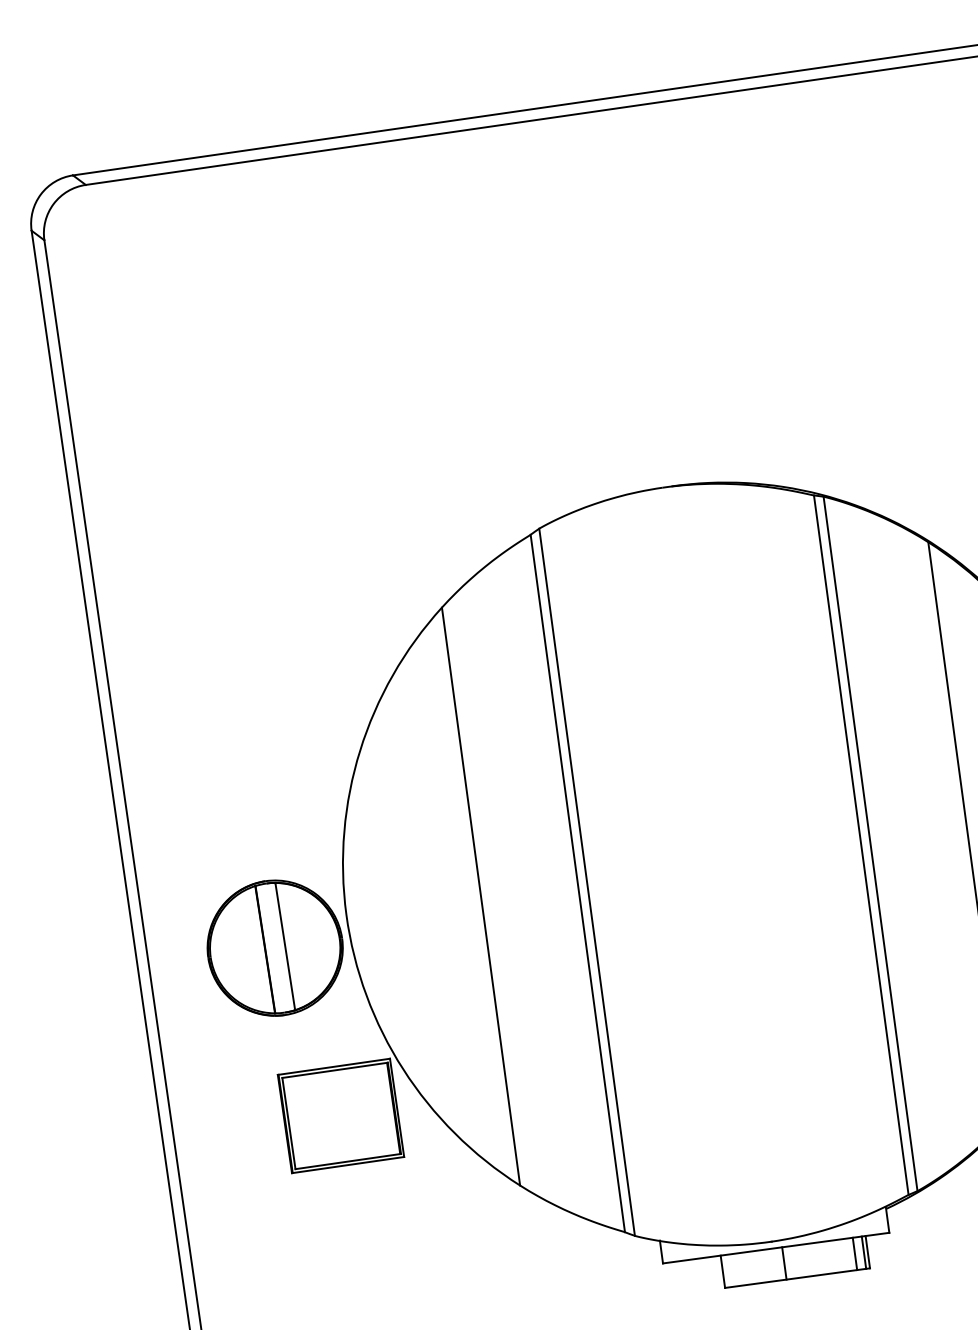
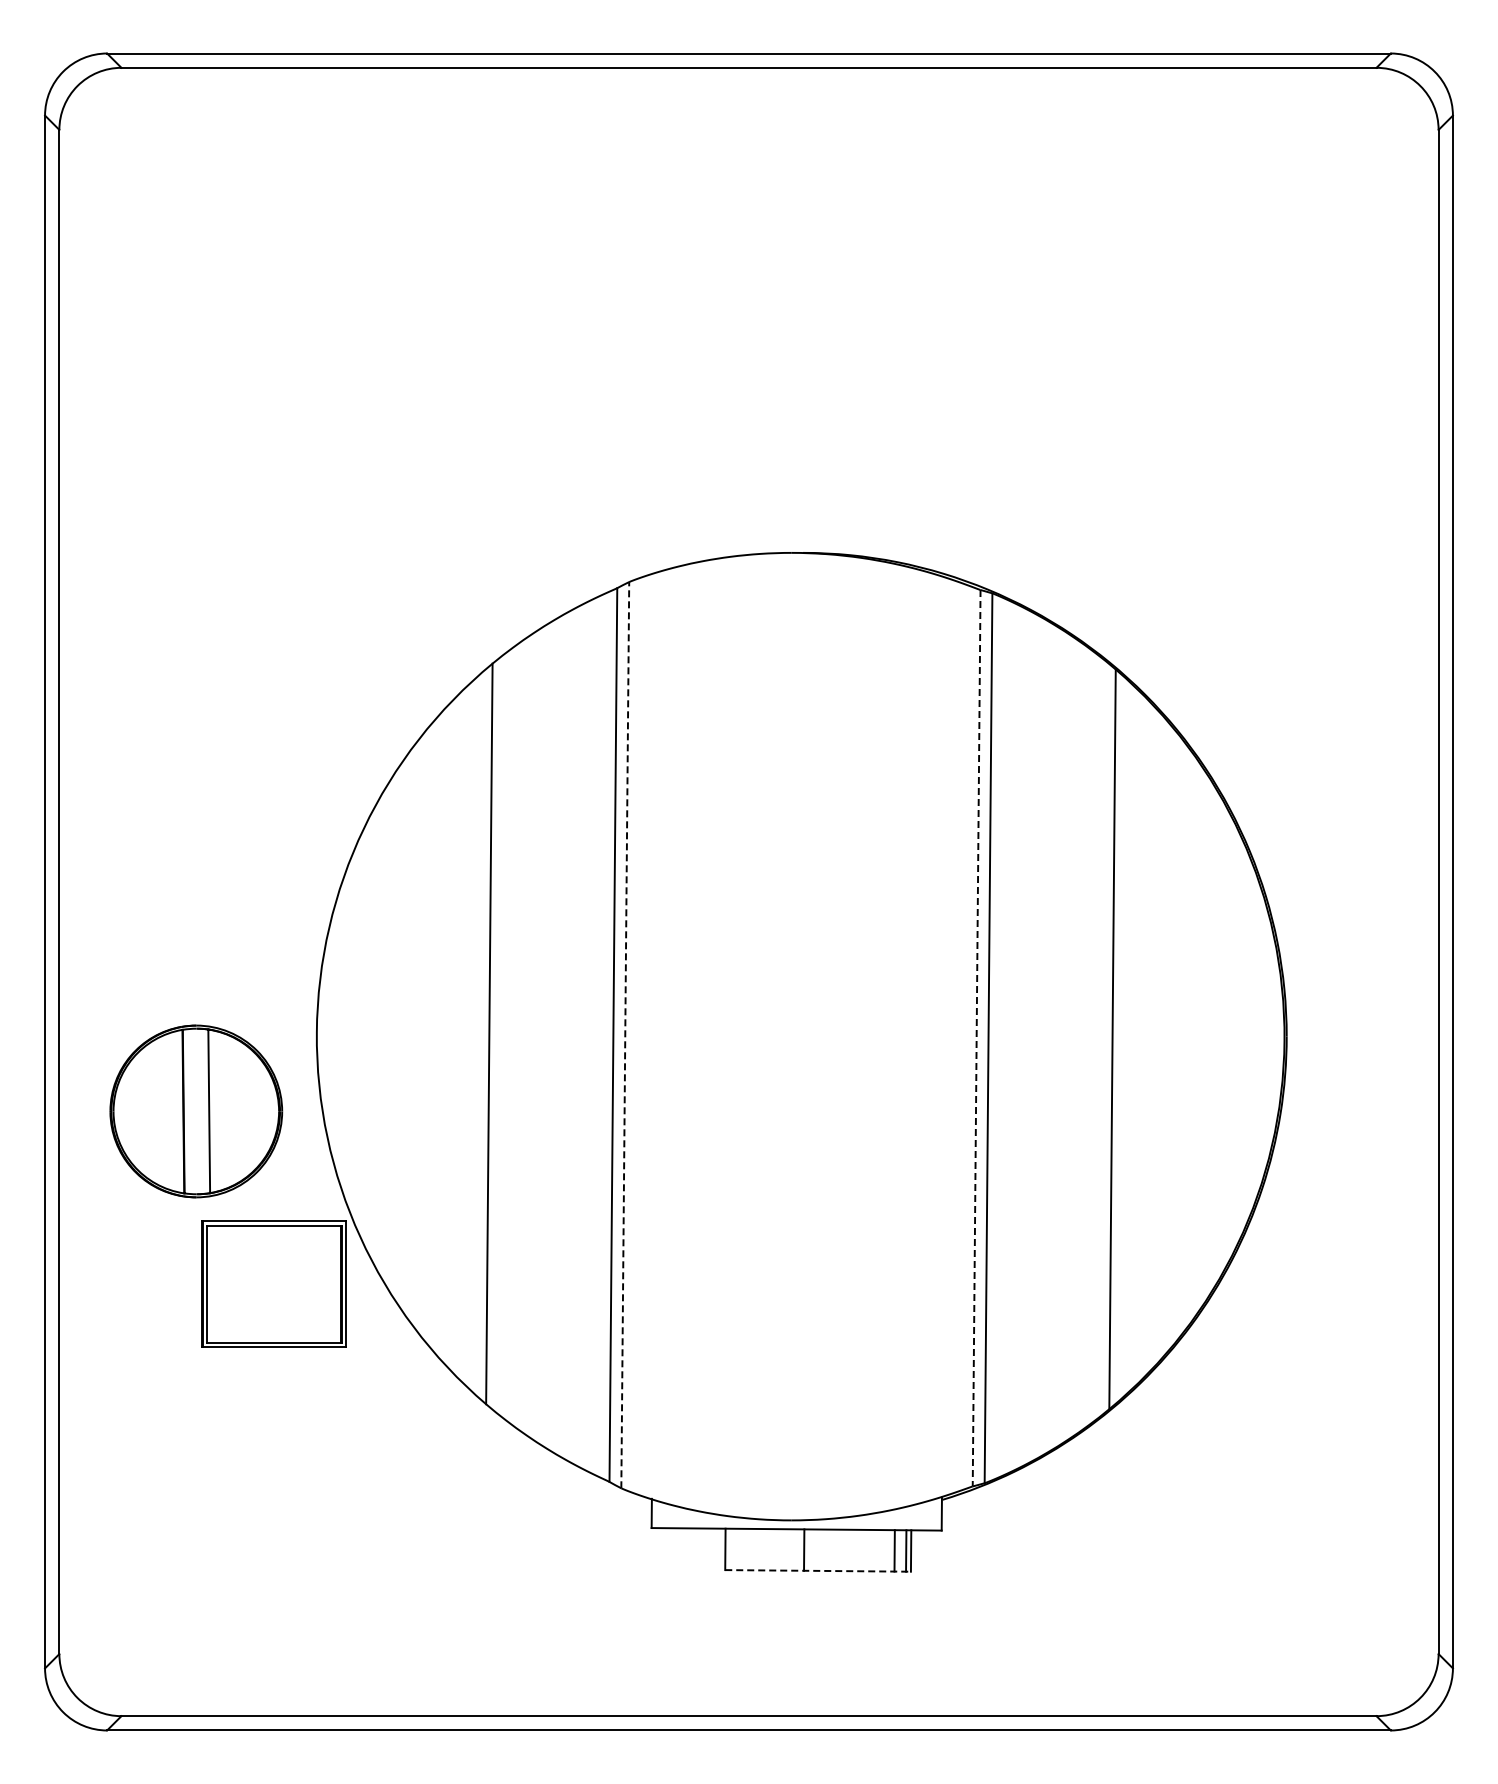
line: (861, 845) -> (976, 1038), solid -> dashed
line: (587, 881) -> (625, 1034), solid -> dashed
part: (275, 948) -> (196, 1111), moved
line: (797, 1277) -> (818, 1570), solid -> dashed

